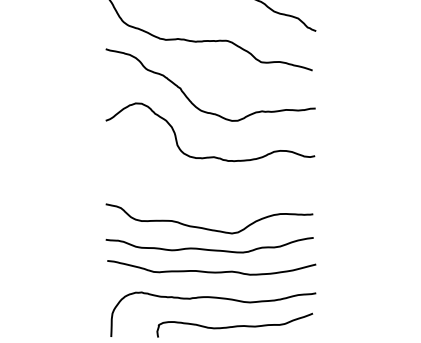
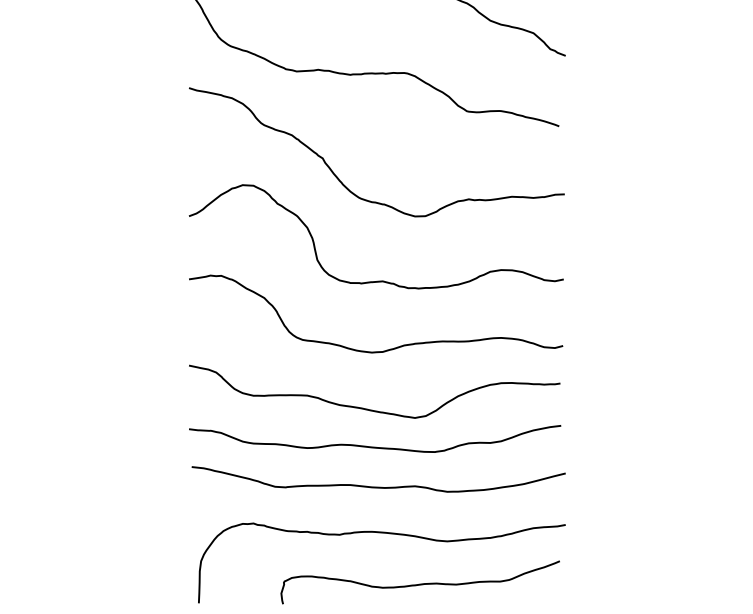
curve: (210, 195) -> (376, 349), added

